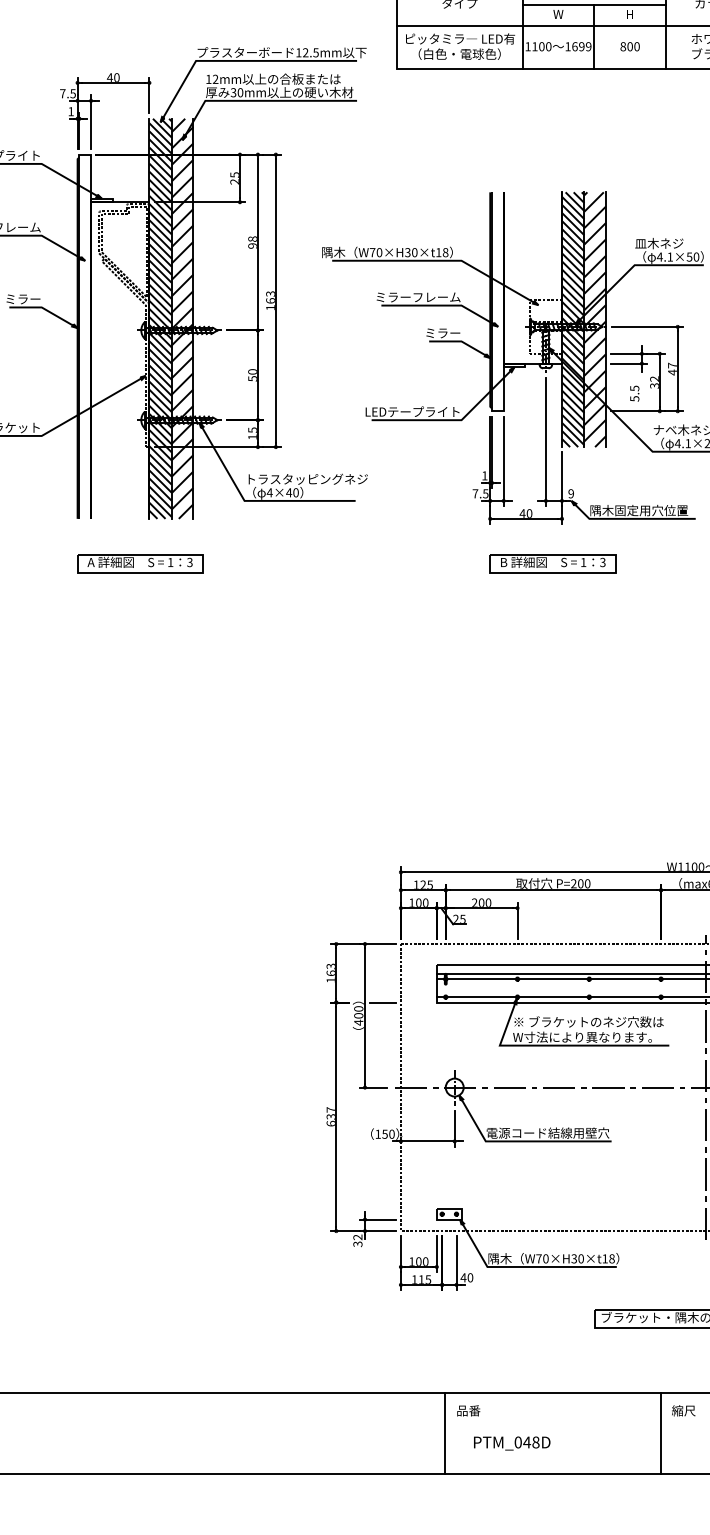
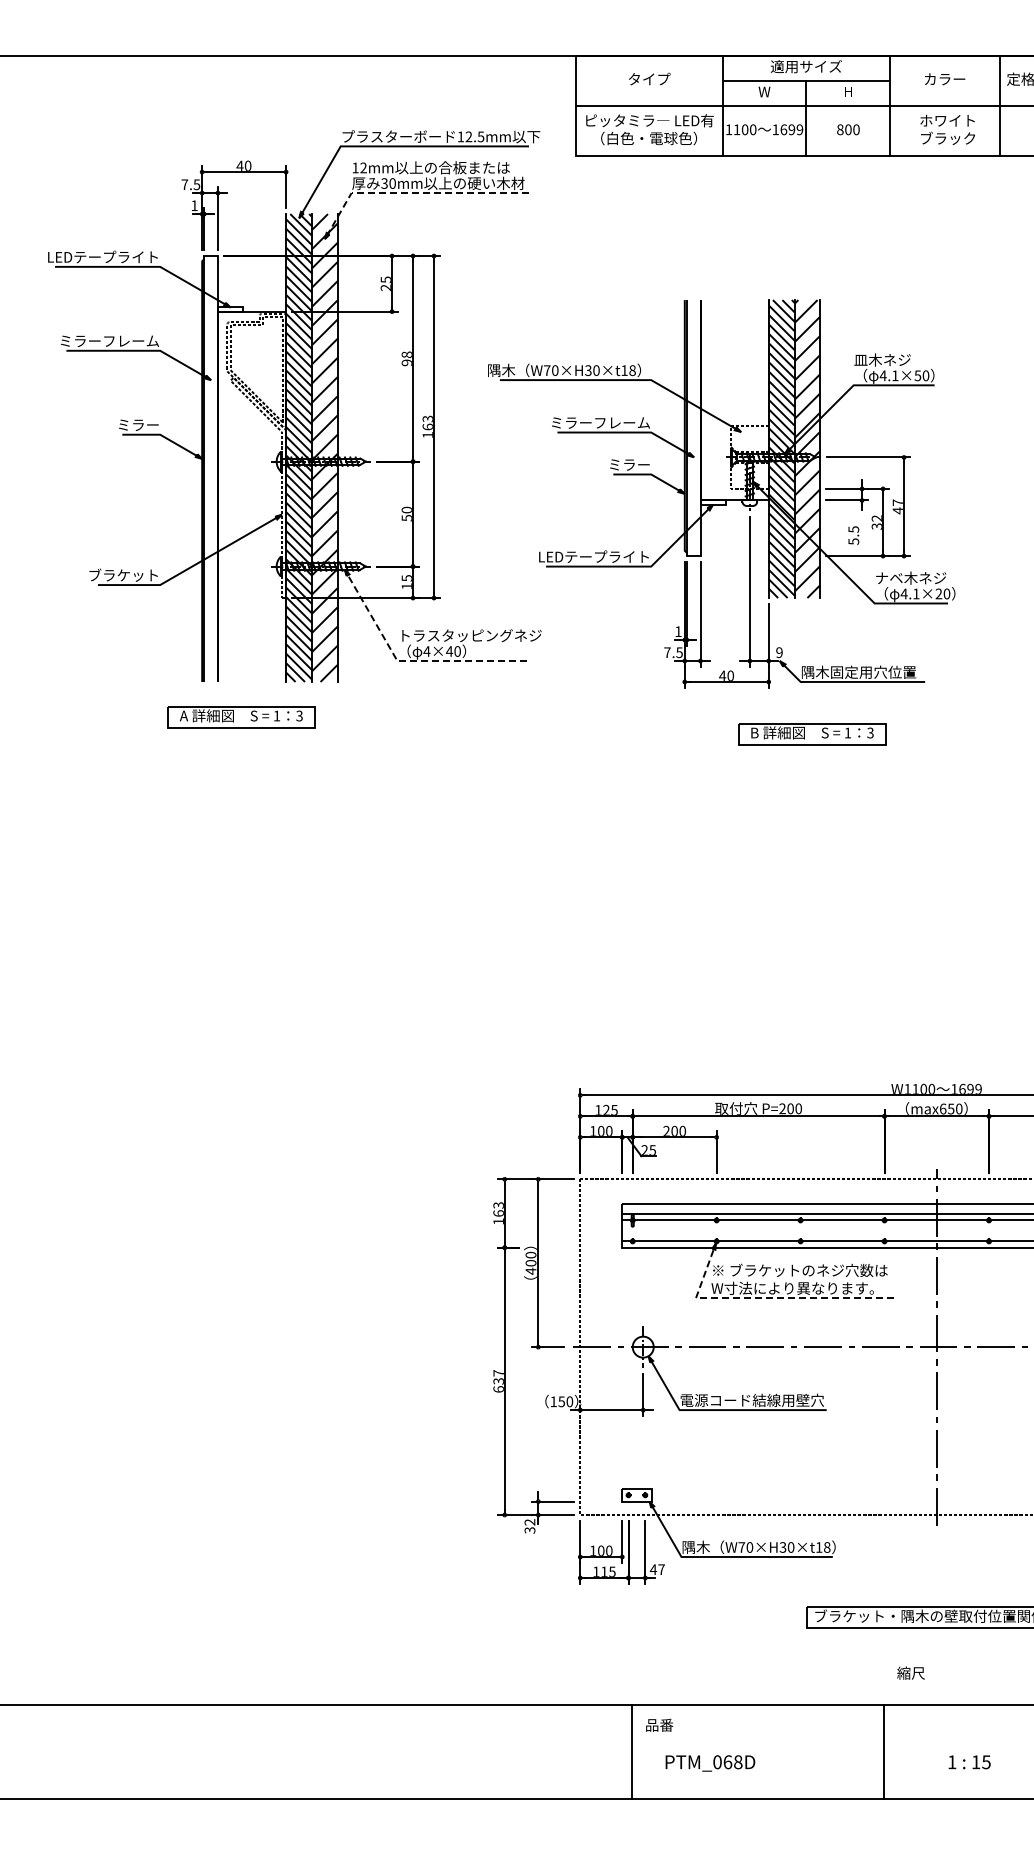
line: (257, 101) -> (412, 193), solid -> dashed
line: (254, 501) -> (408, 661), solid -> dashed
part: (140, 563) -> (241, 717), moved
part: (553, 563) -> (812, 734), moved
line: (382, 1002) -> (558, 1247), removed
line: (558, 1045) -> (764, 1298), solid -> dashed
text: (470, 1277) -> (661, 1569), 40 -> 47
text: (683, 1410) -> (910, 1672), moved
text: (526, 1442) -> (727, 1762), PTM_048D -> PTM_068D

